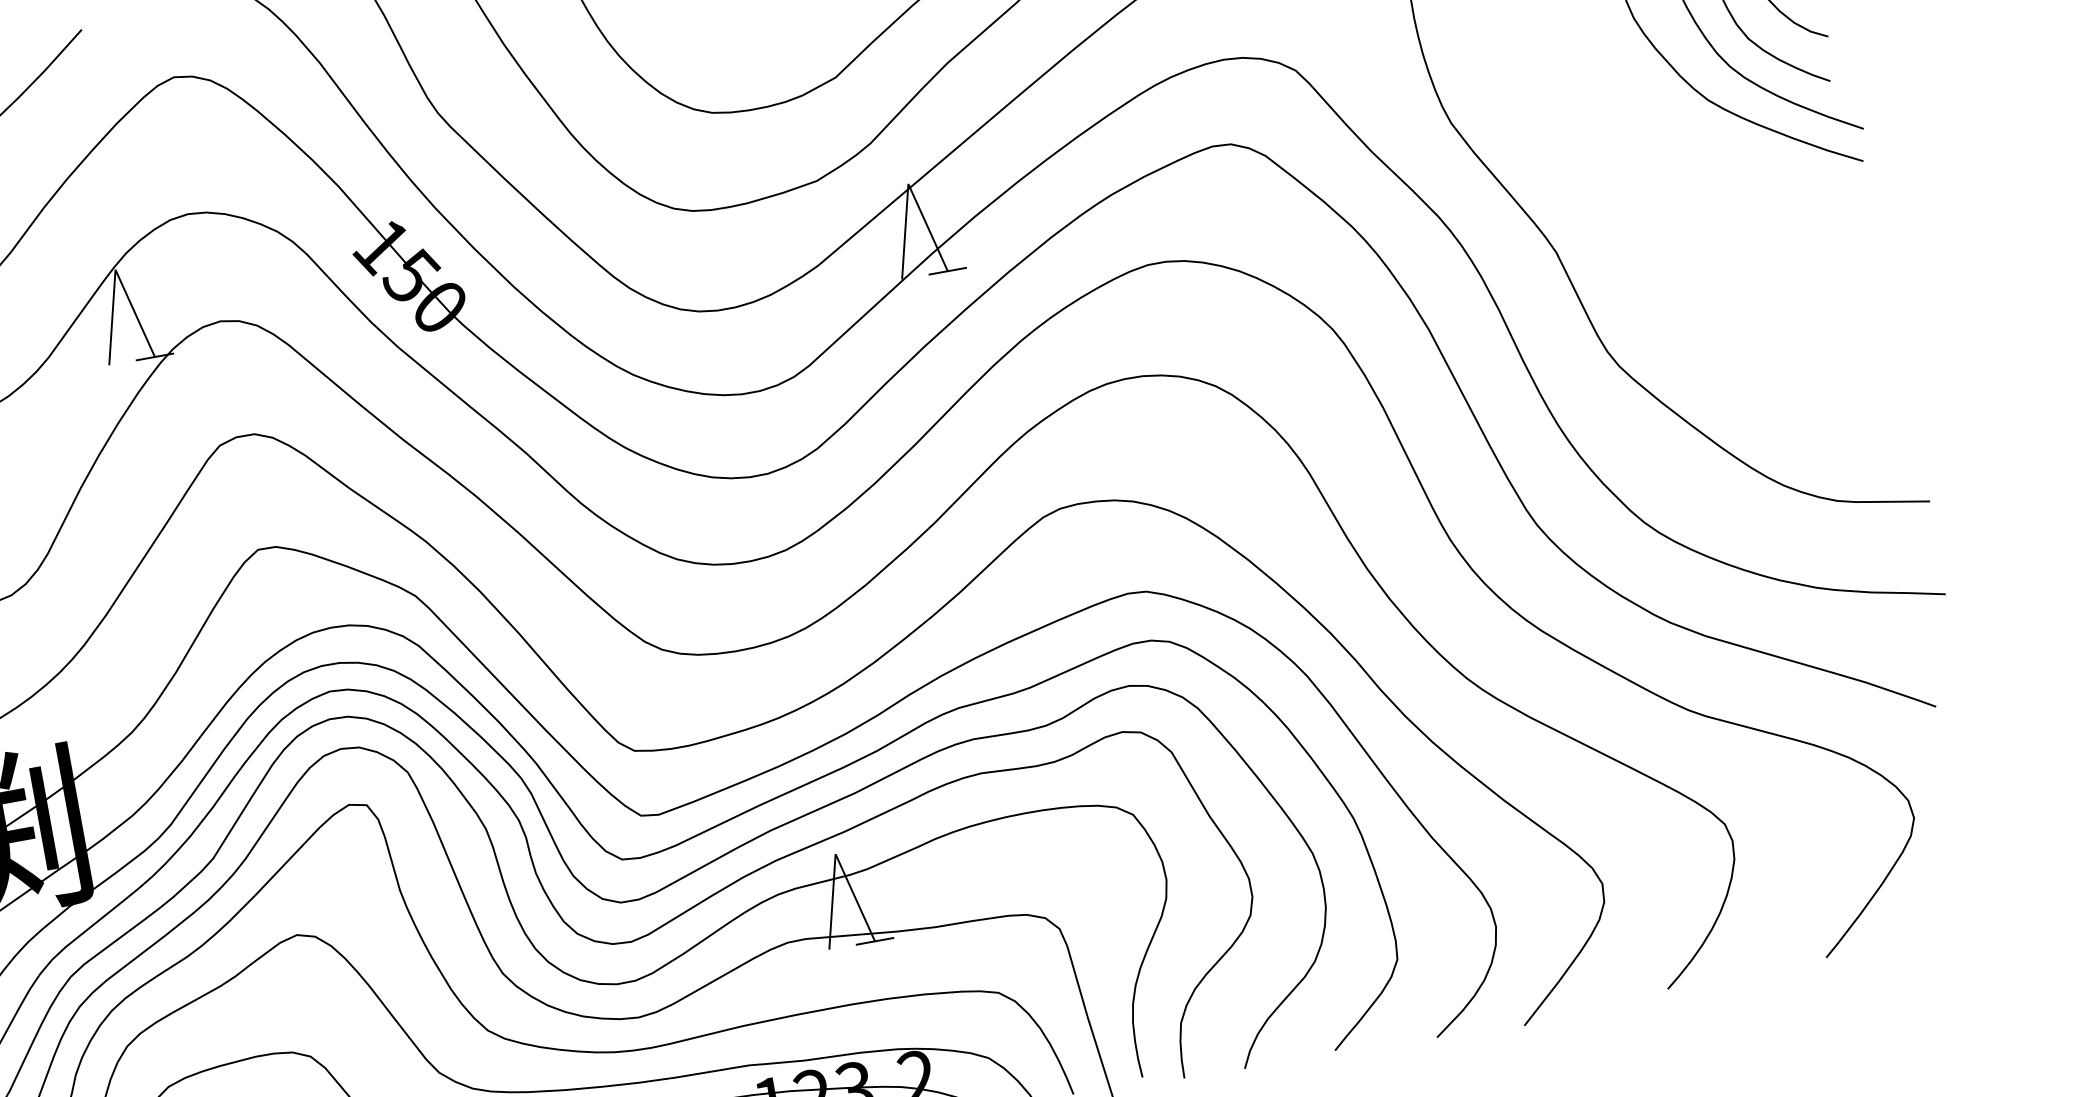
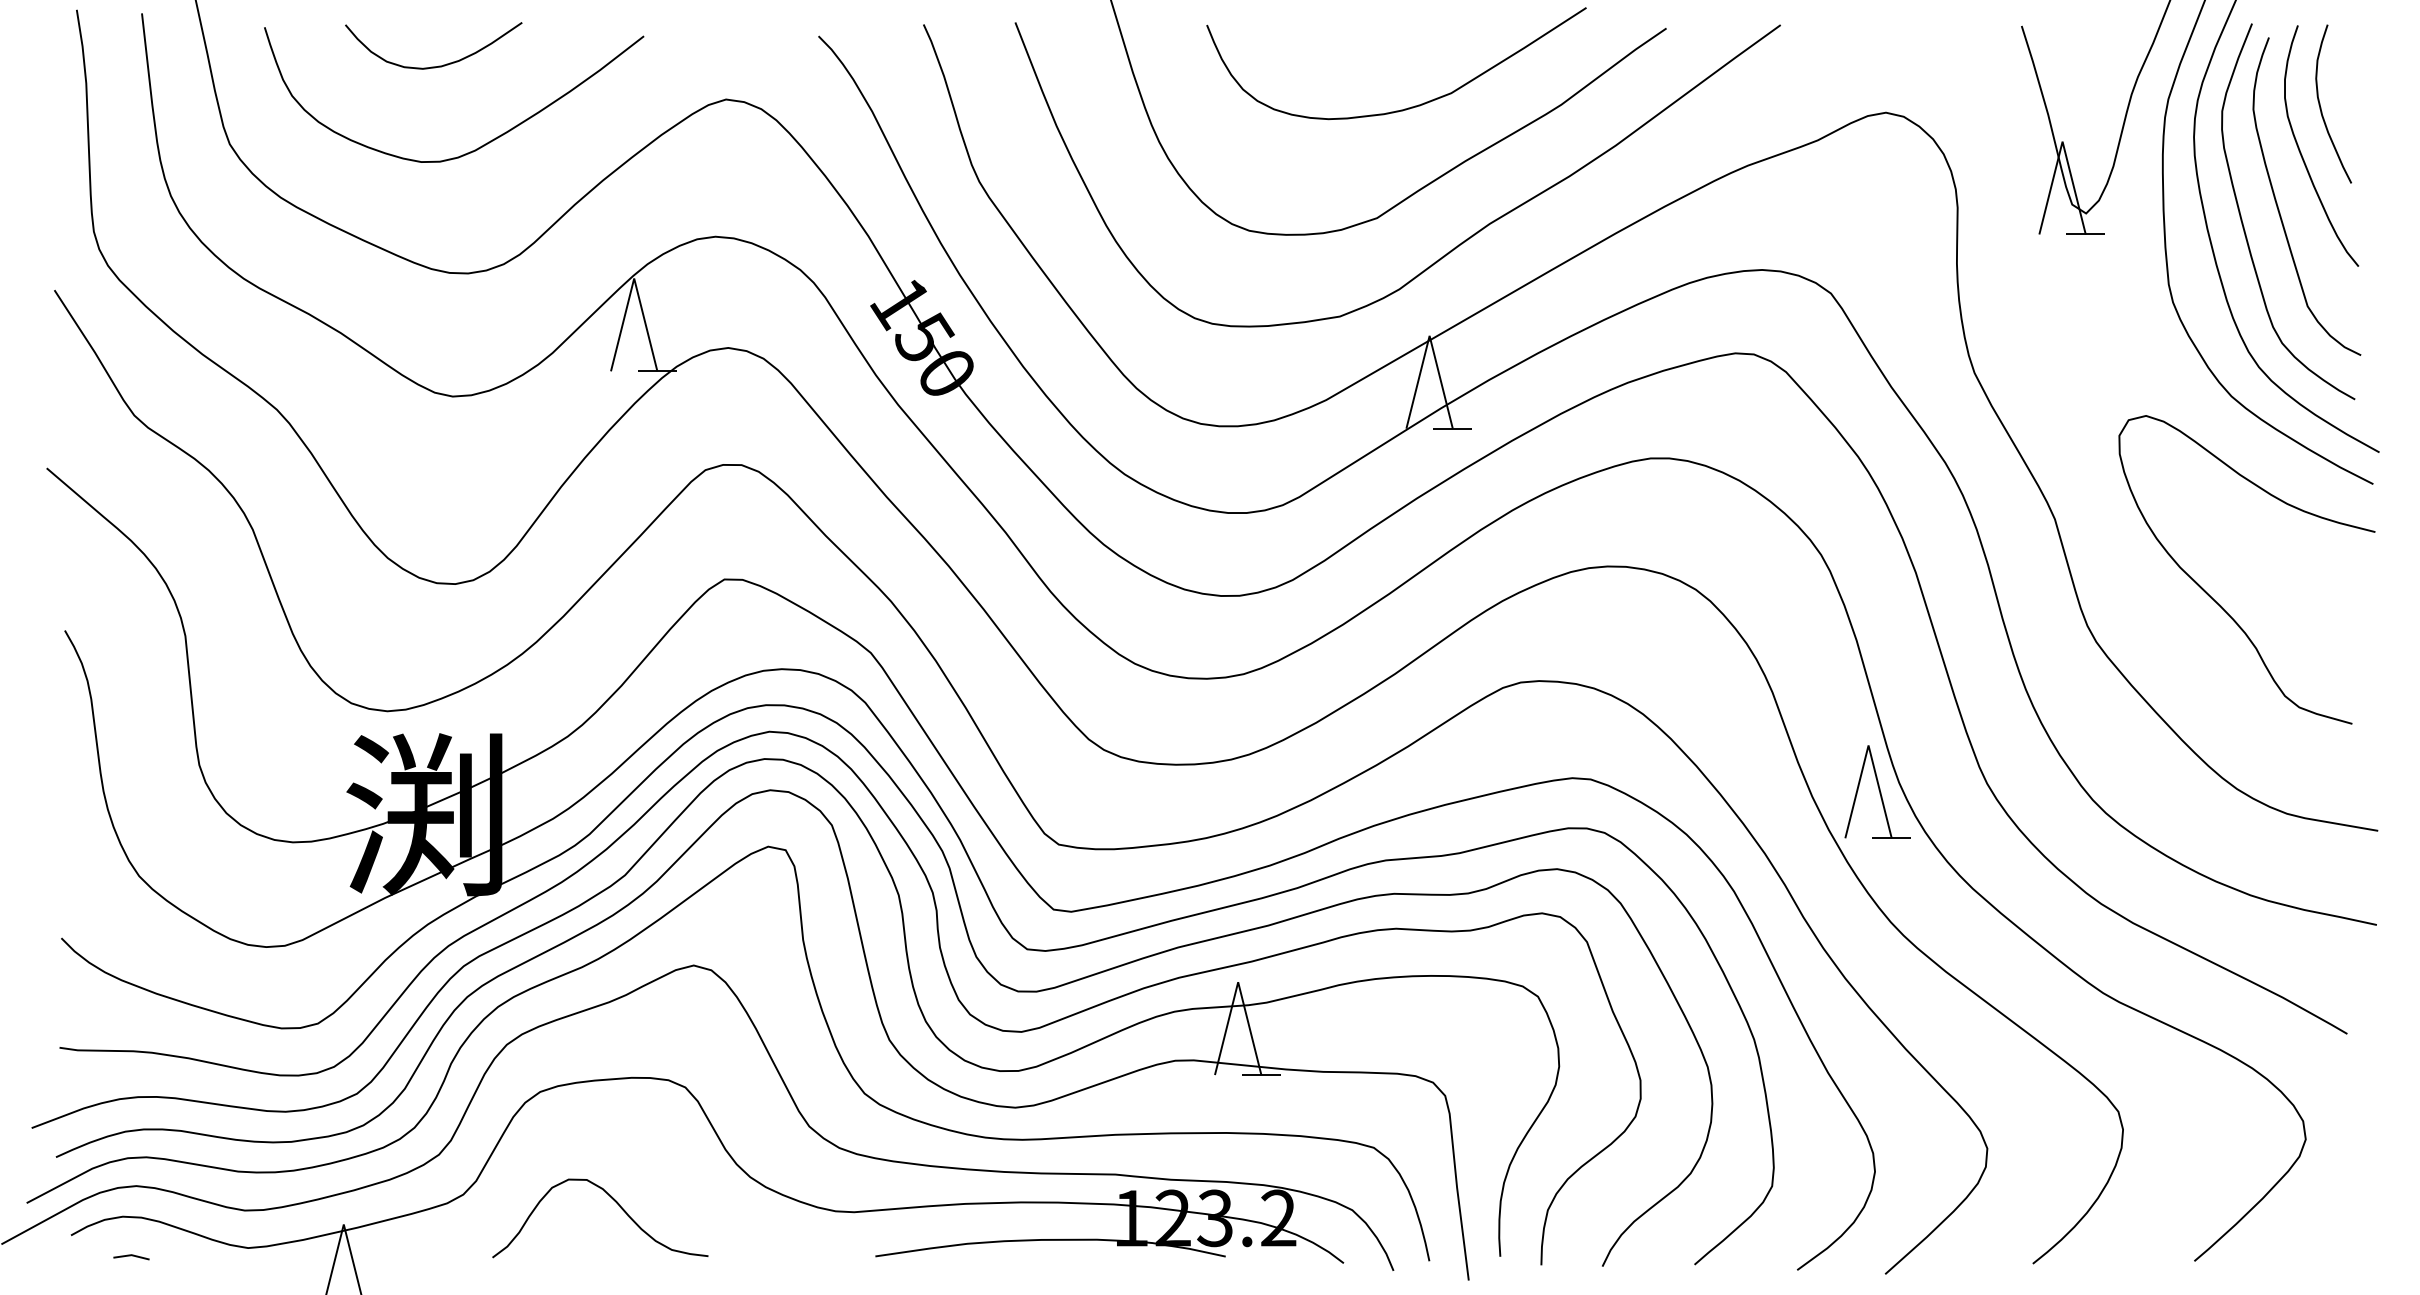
curve: (1734, 306) -> (2220, 604), added
part: (1430, 552) -> (1877, 791), added

